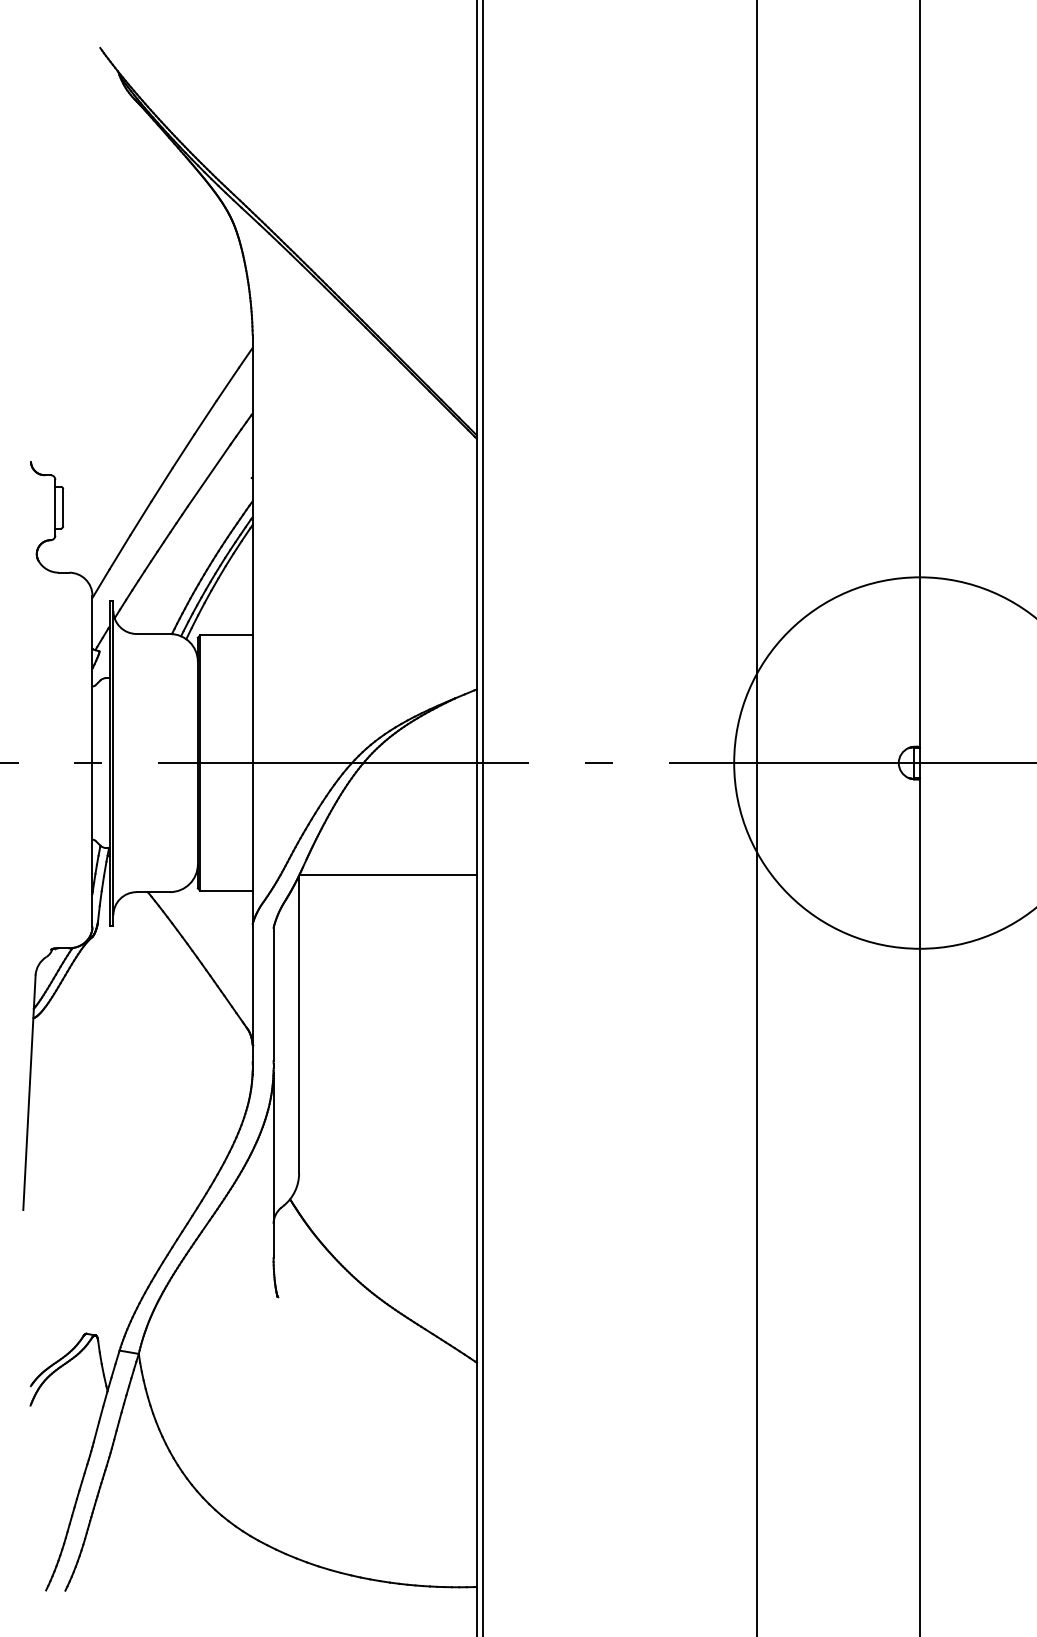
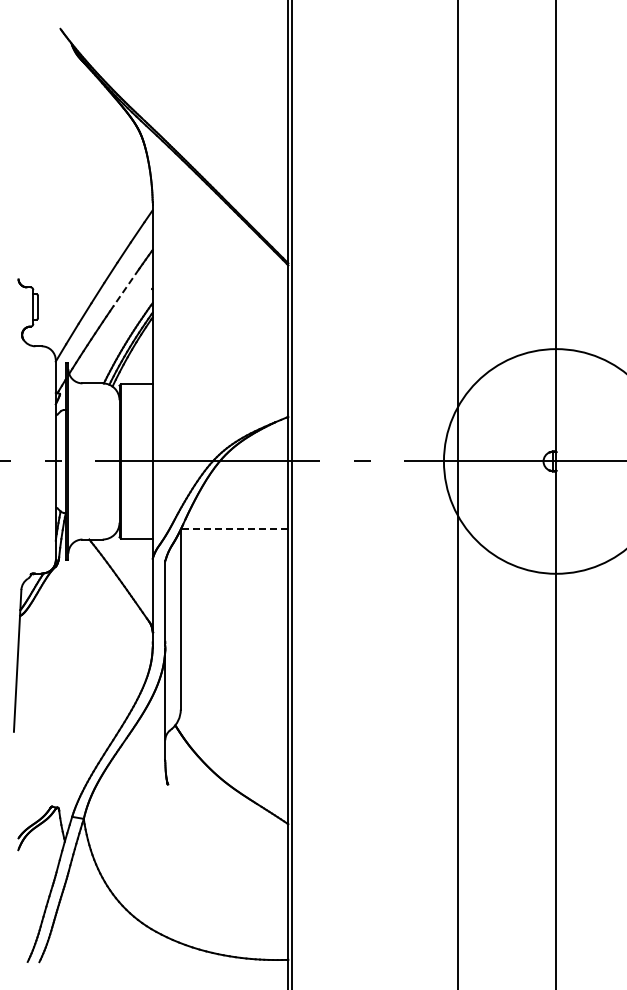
line: (209, 475) -> (126, 287), solid -> dashed
line: (387, 873) -> (234, 528), solid -> dashed

